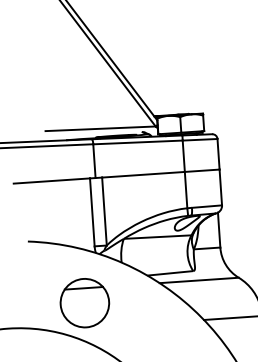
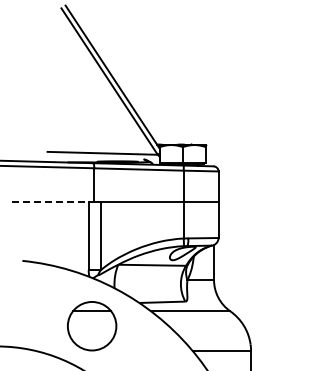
line: (51, 181) -> (50, 202), solid -> dashed
part: (85, 303) -> (92, 326), moved

